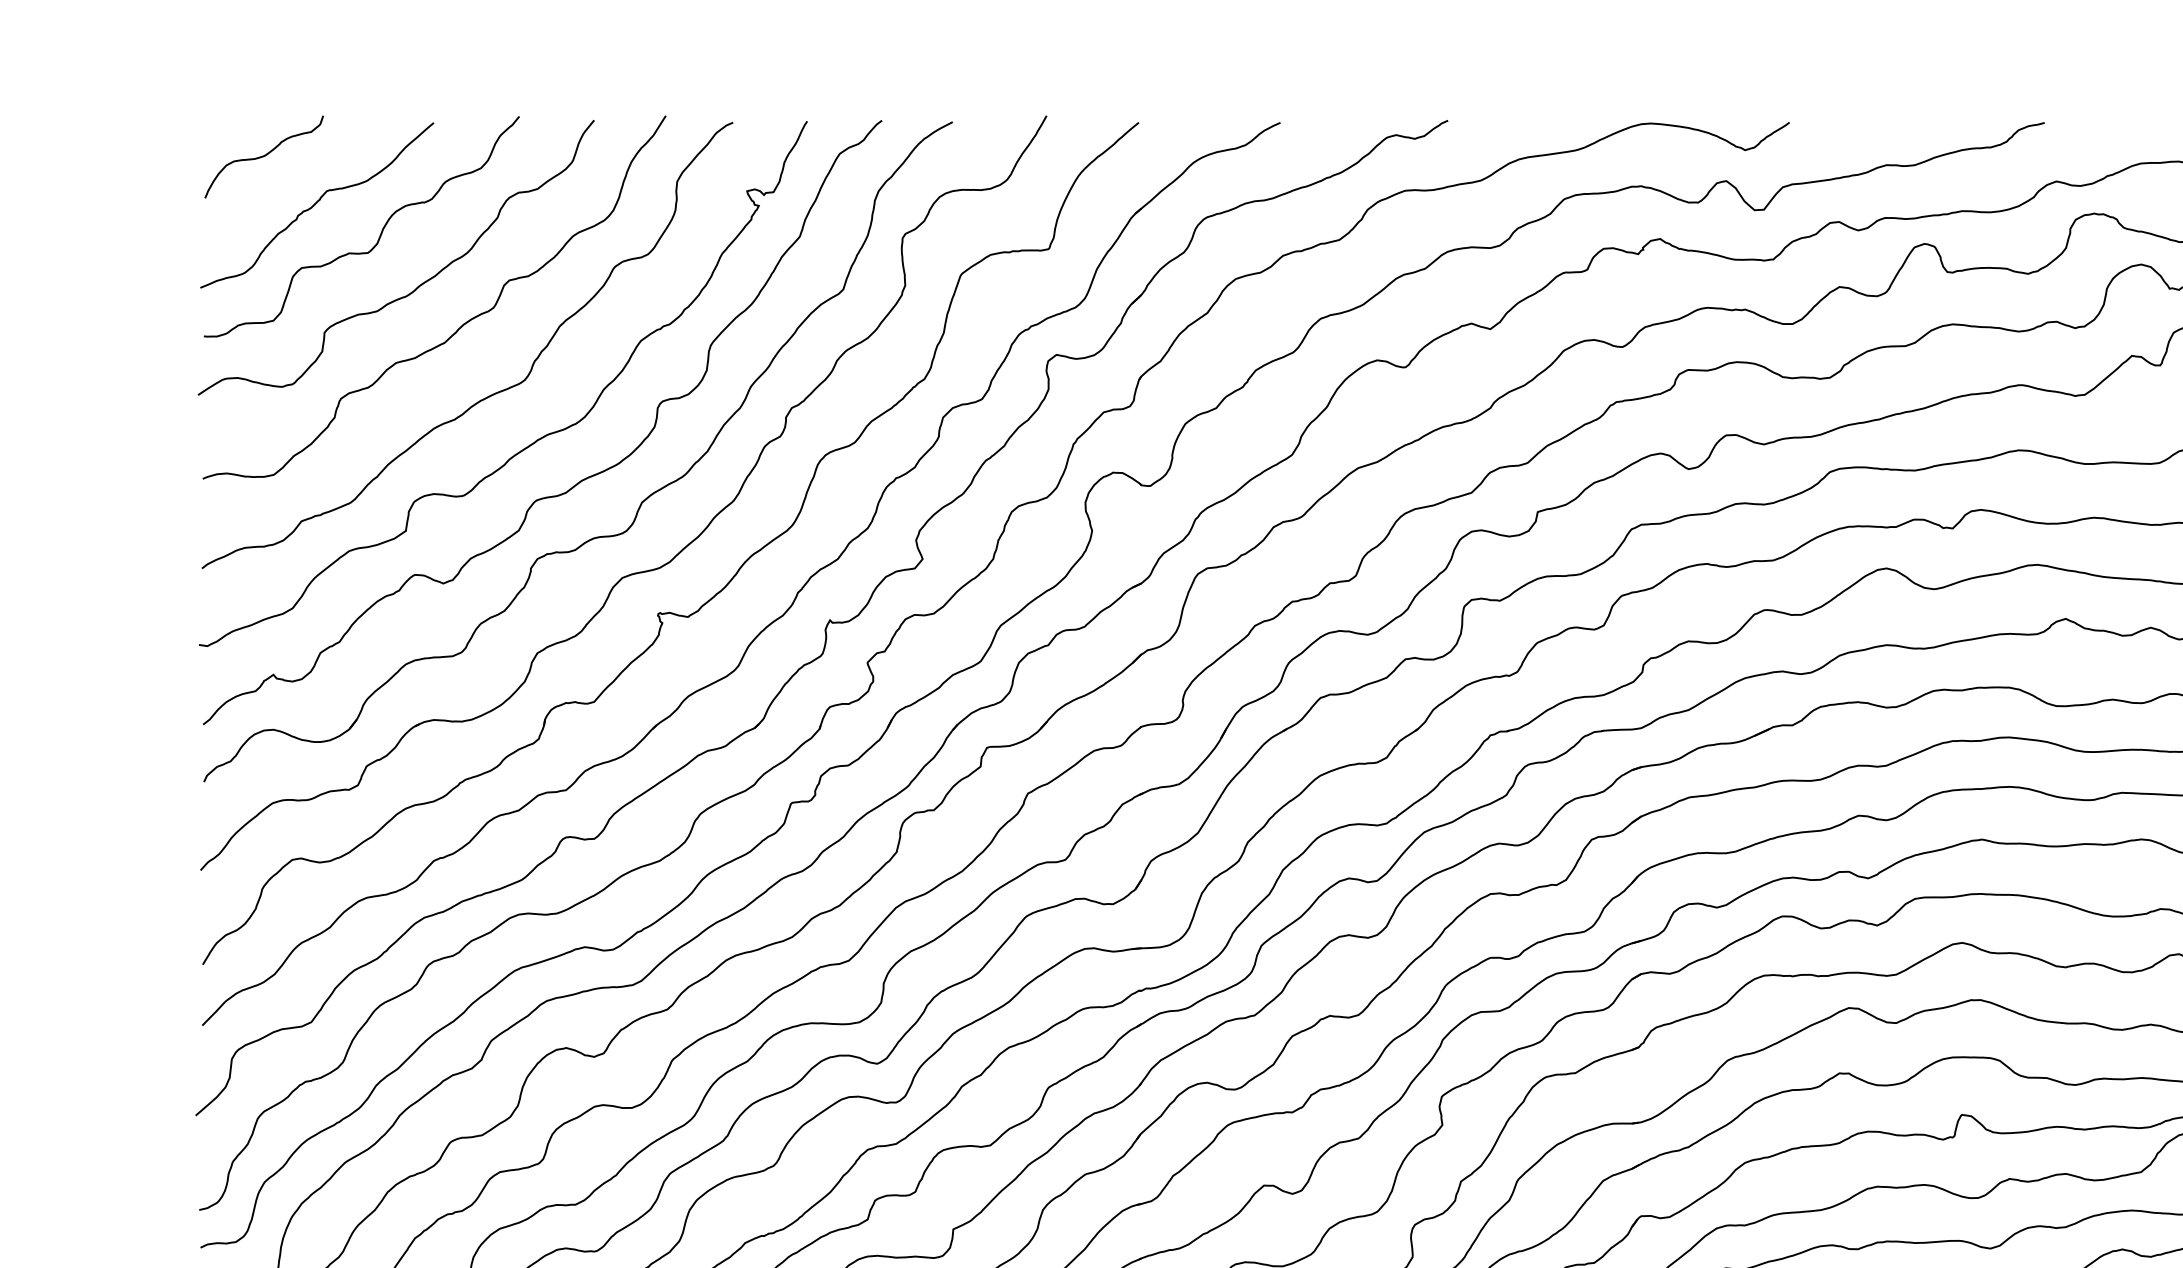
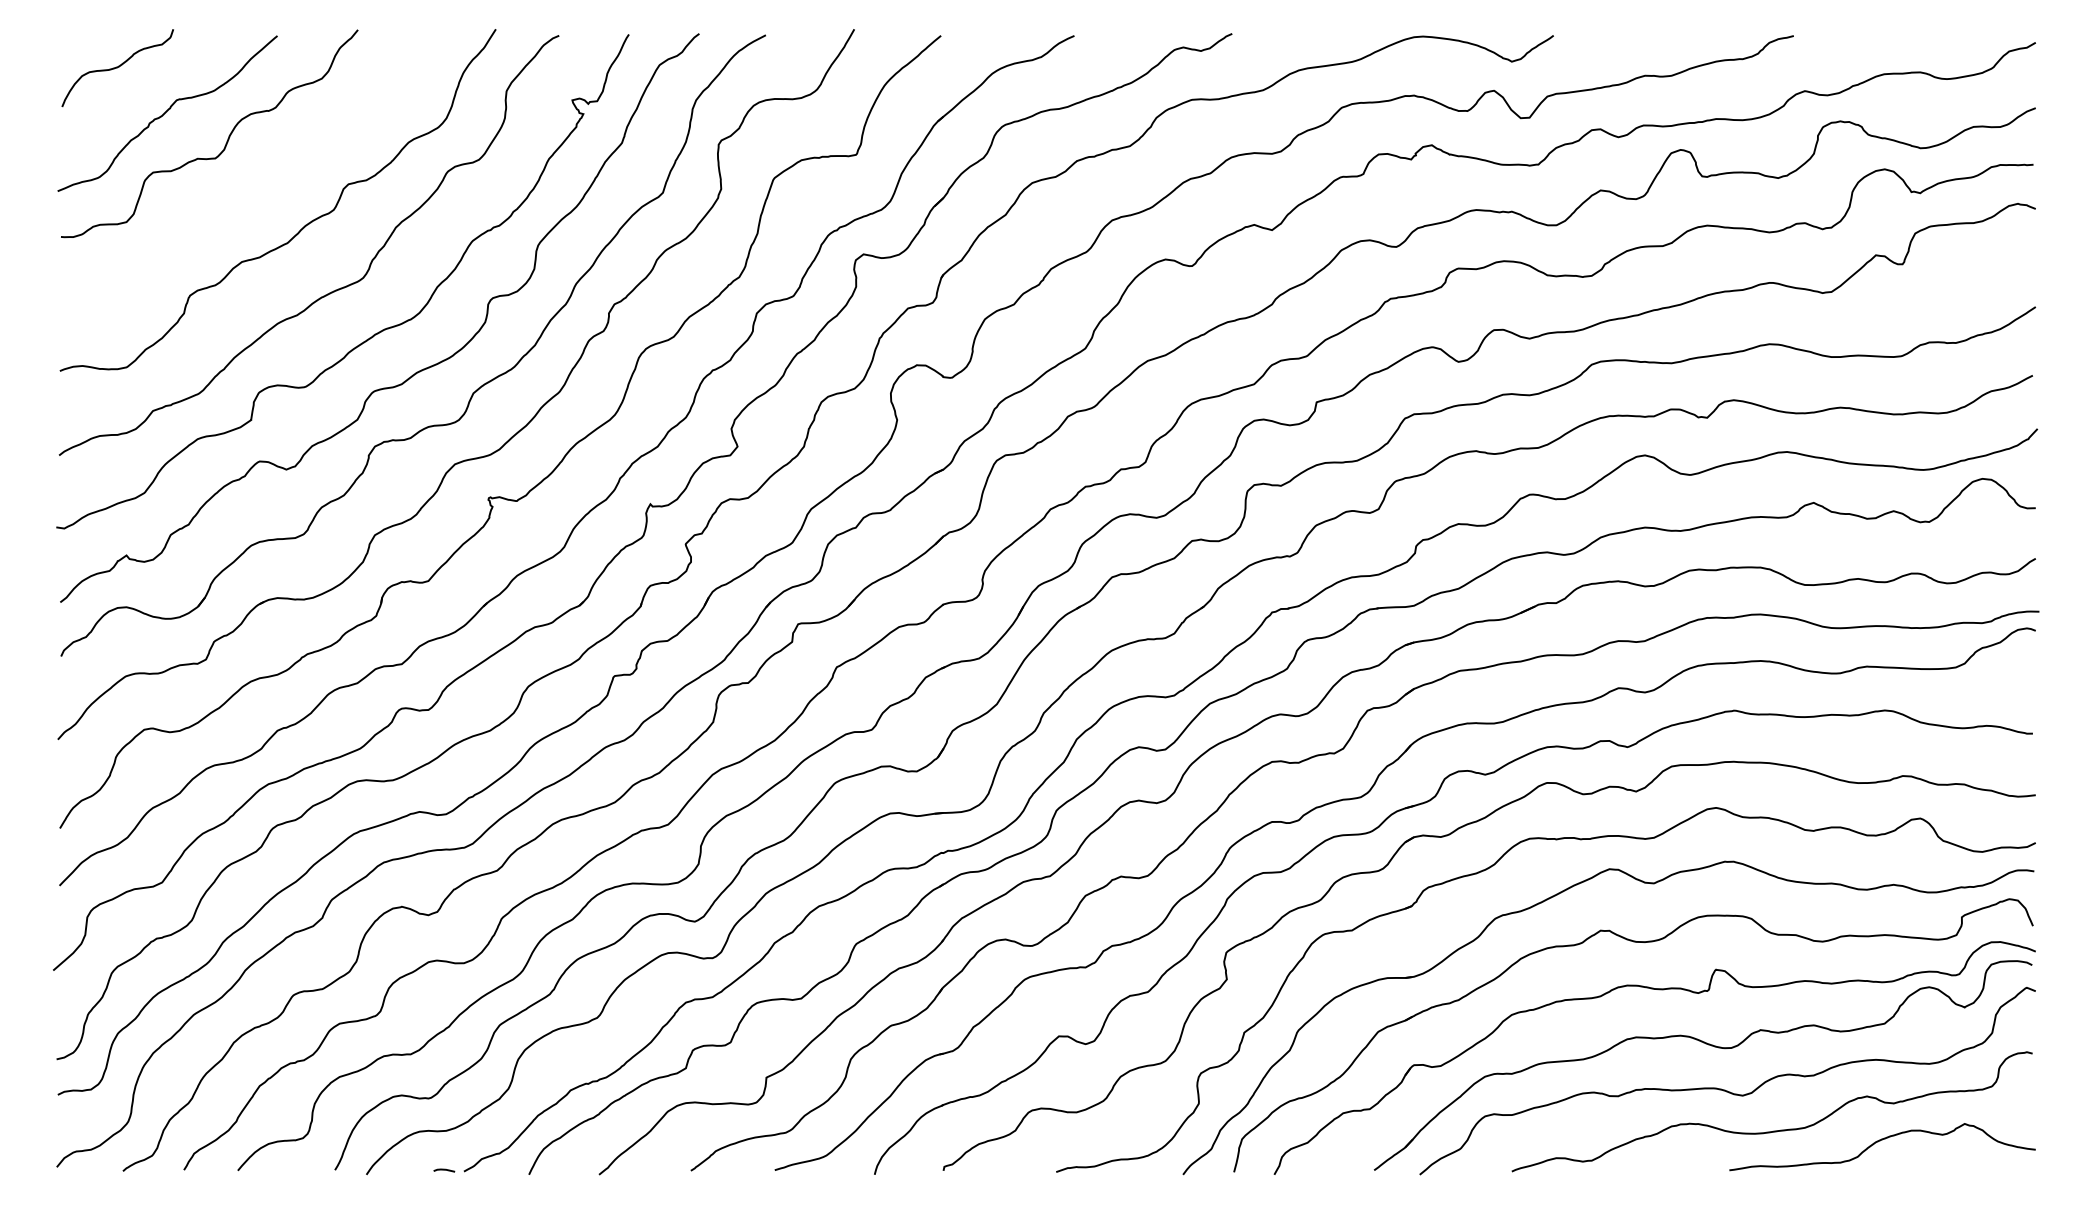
curve: (419, 284) -> (263, 188), removed

